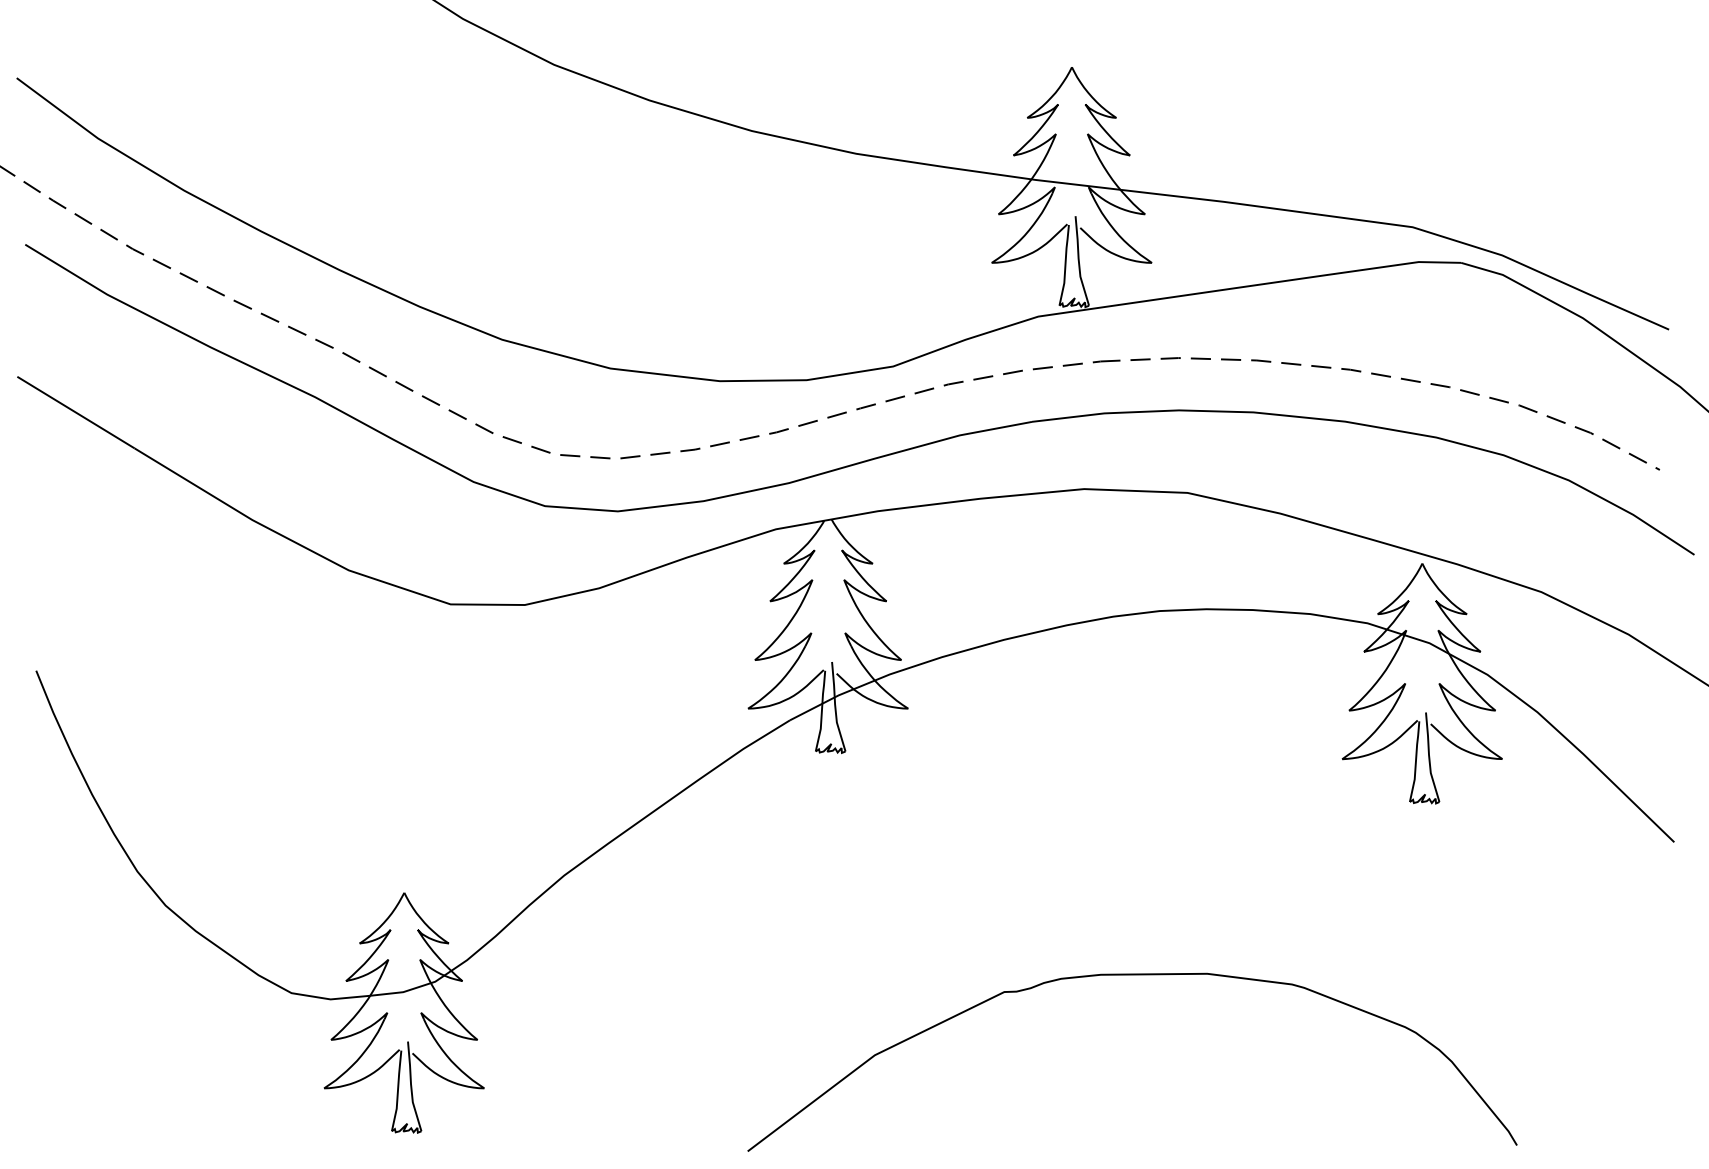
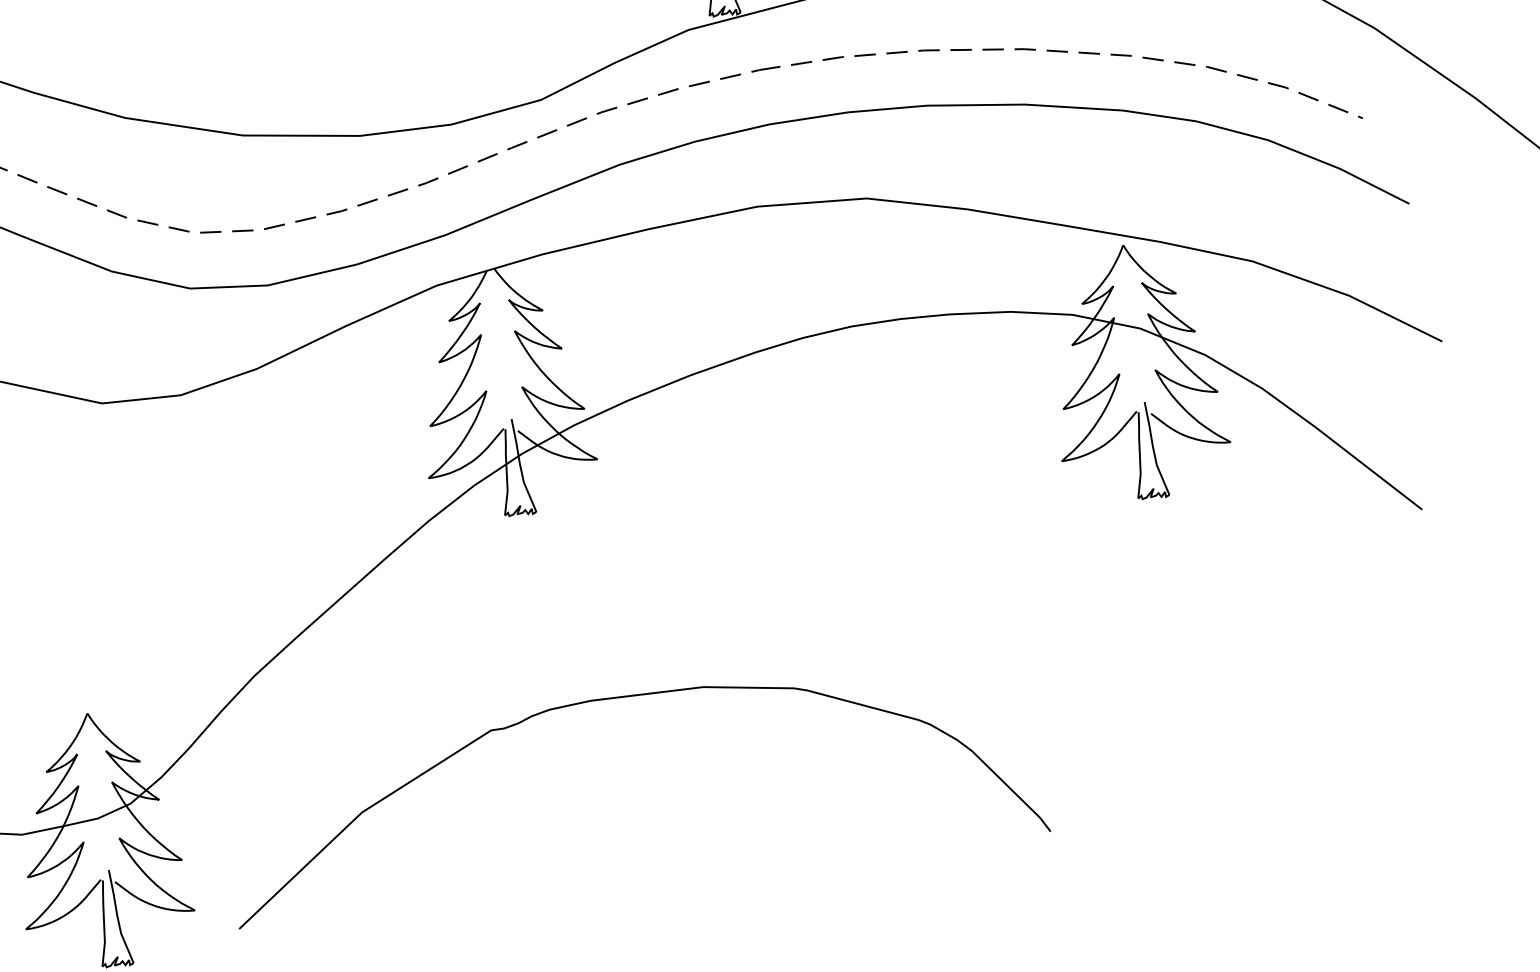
curve: (1132, 975) -> (624, 697), moved

